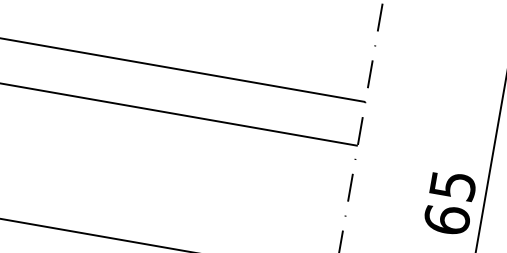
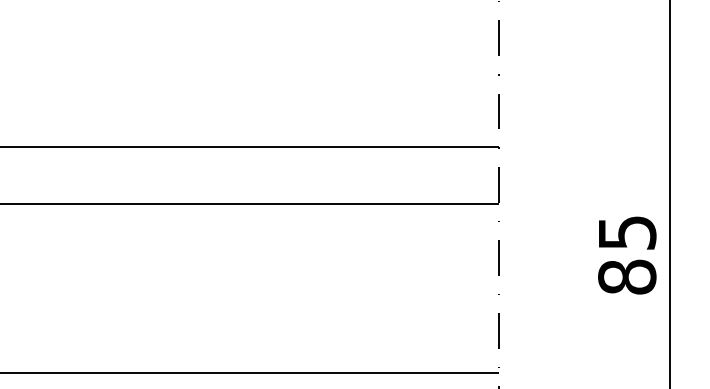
text: (447, 219) -> (627, 276), 65 -> 85

